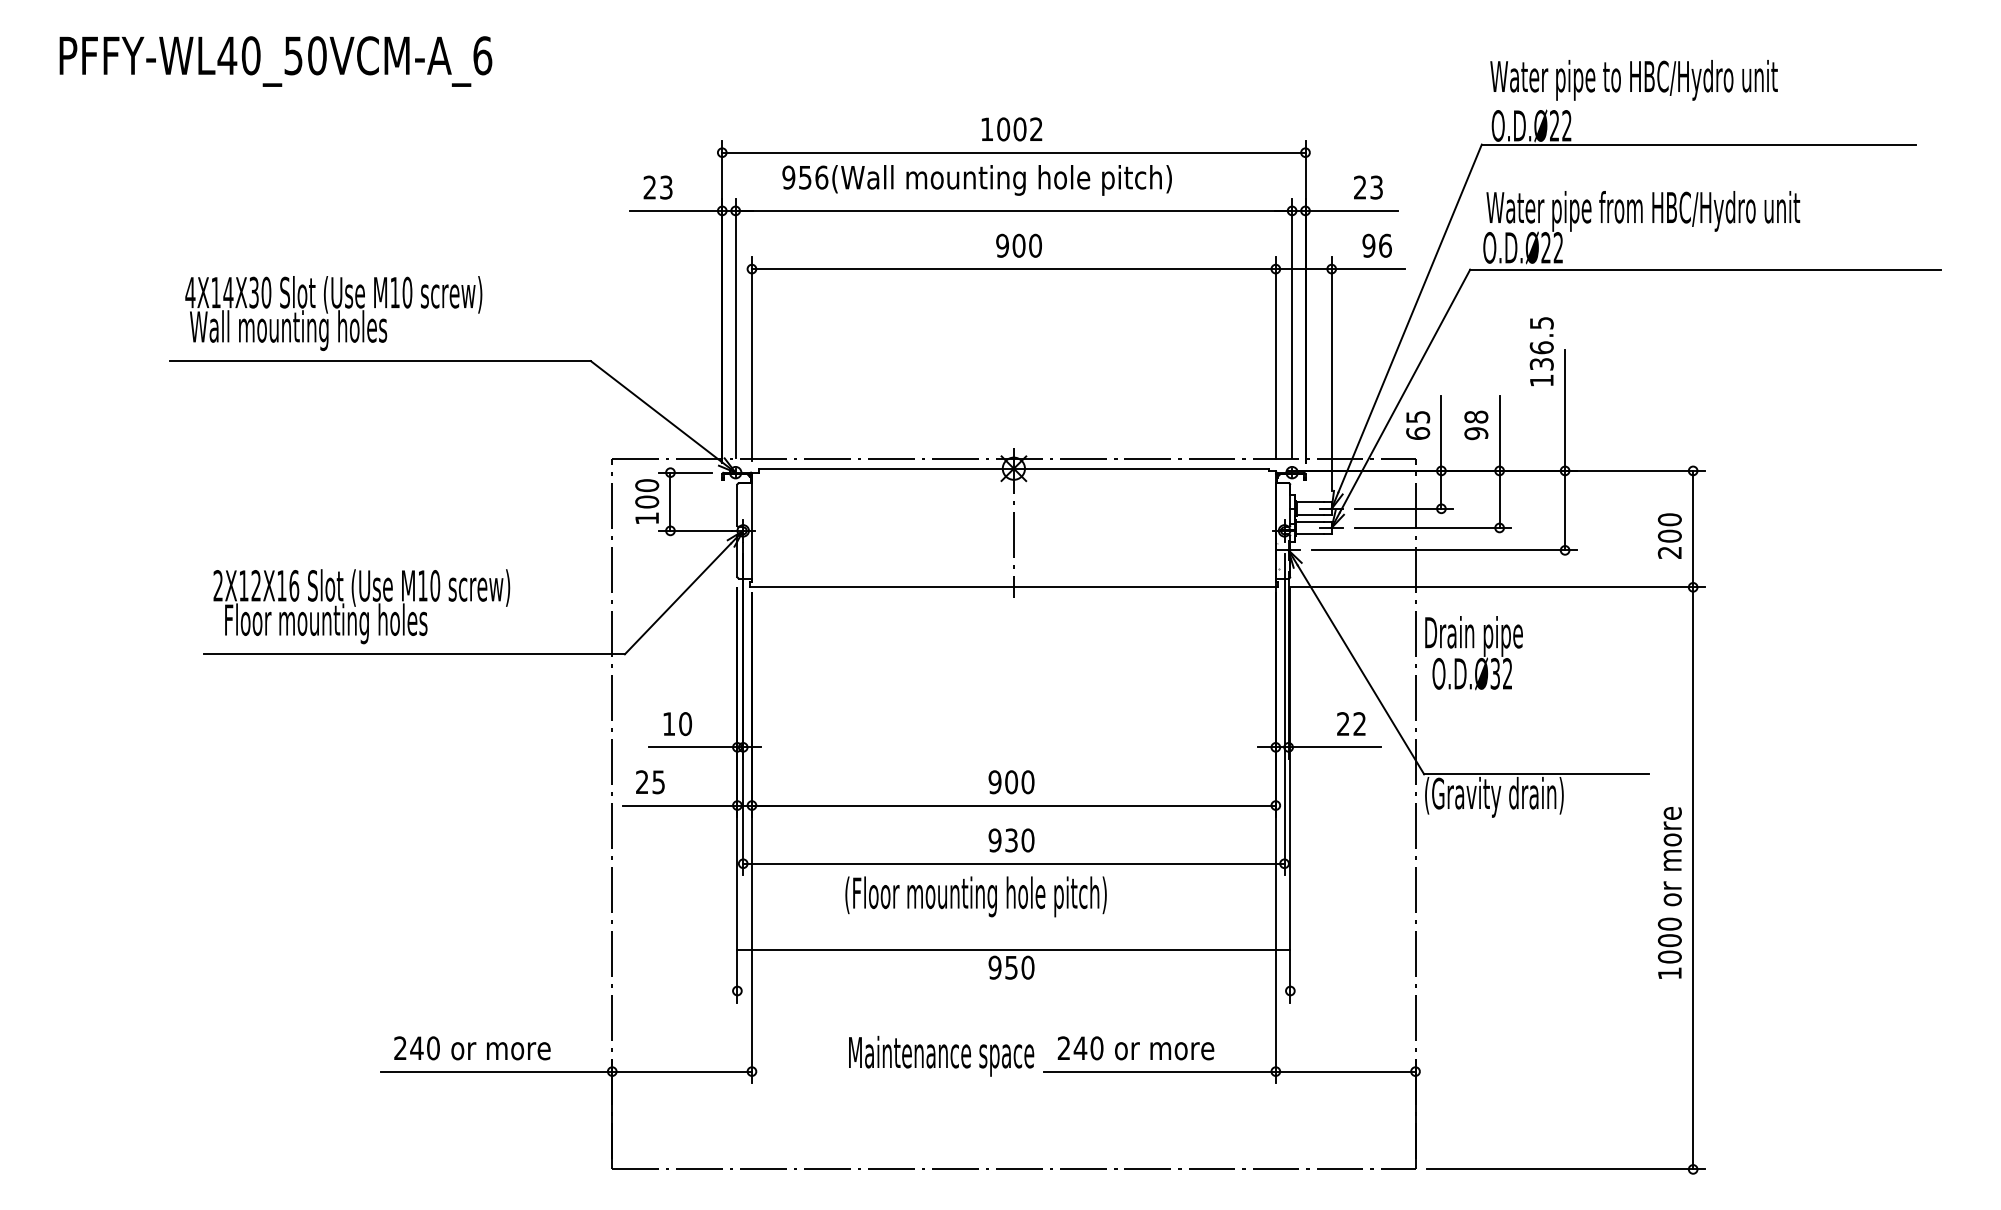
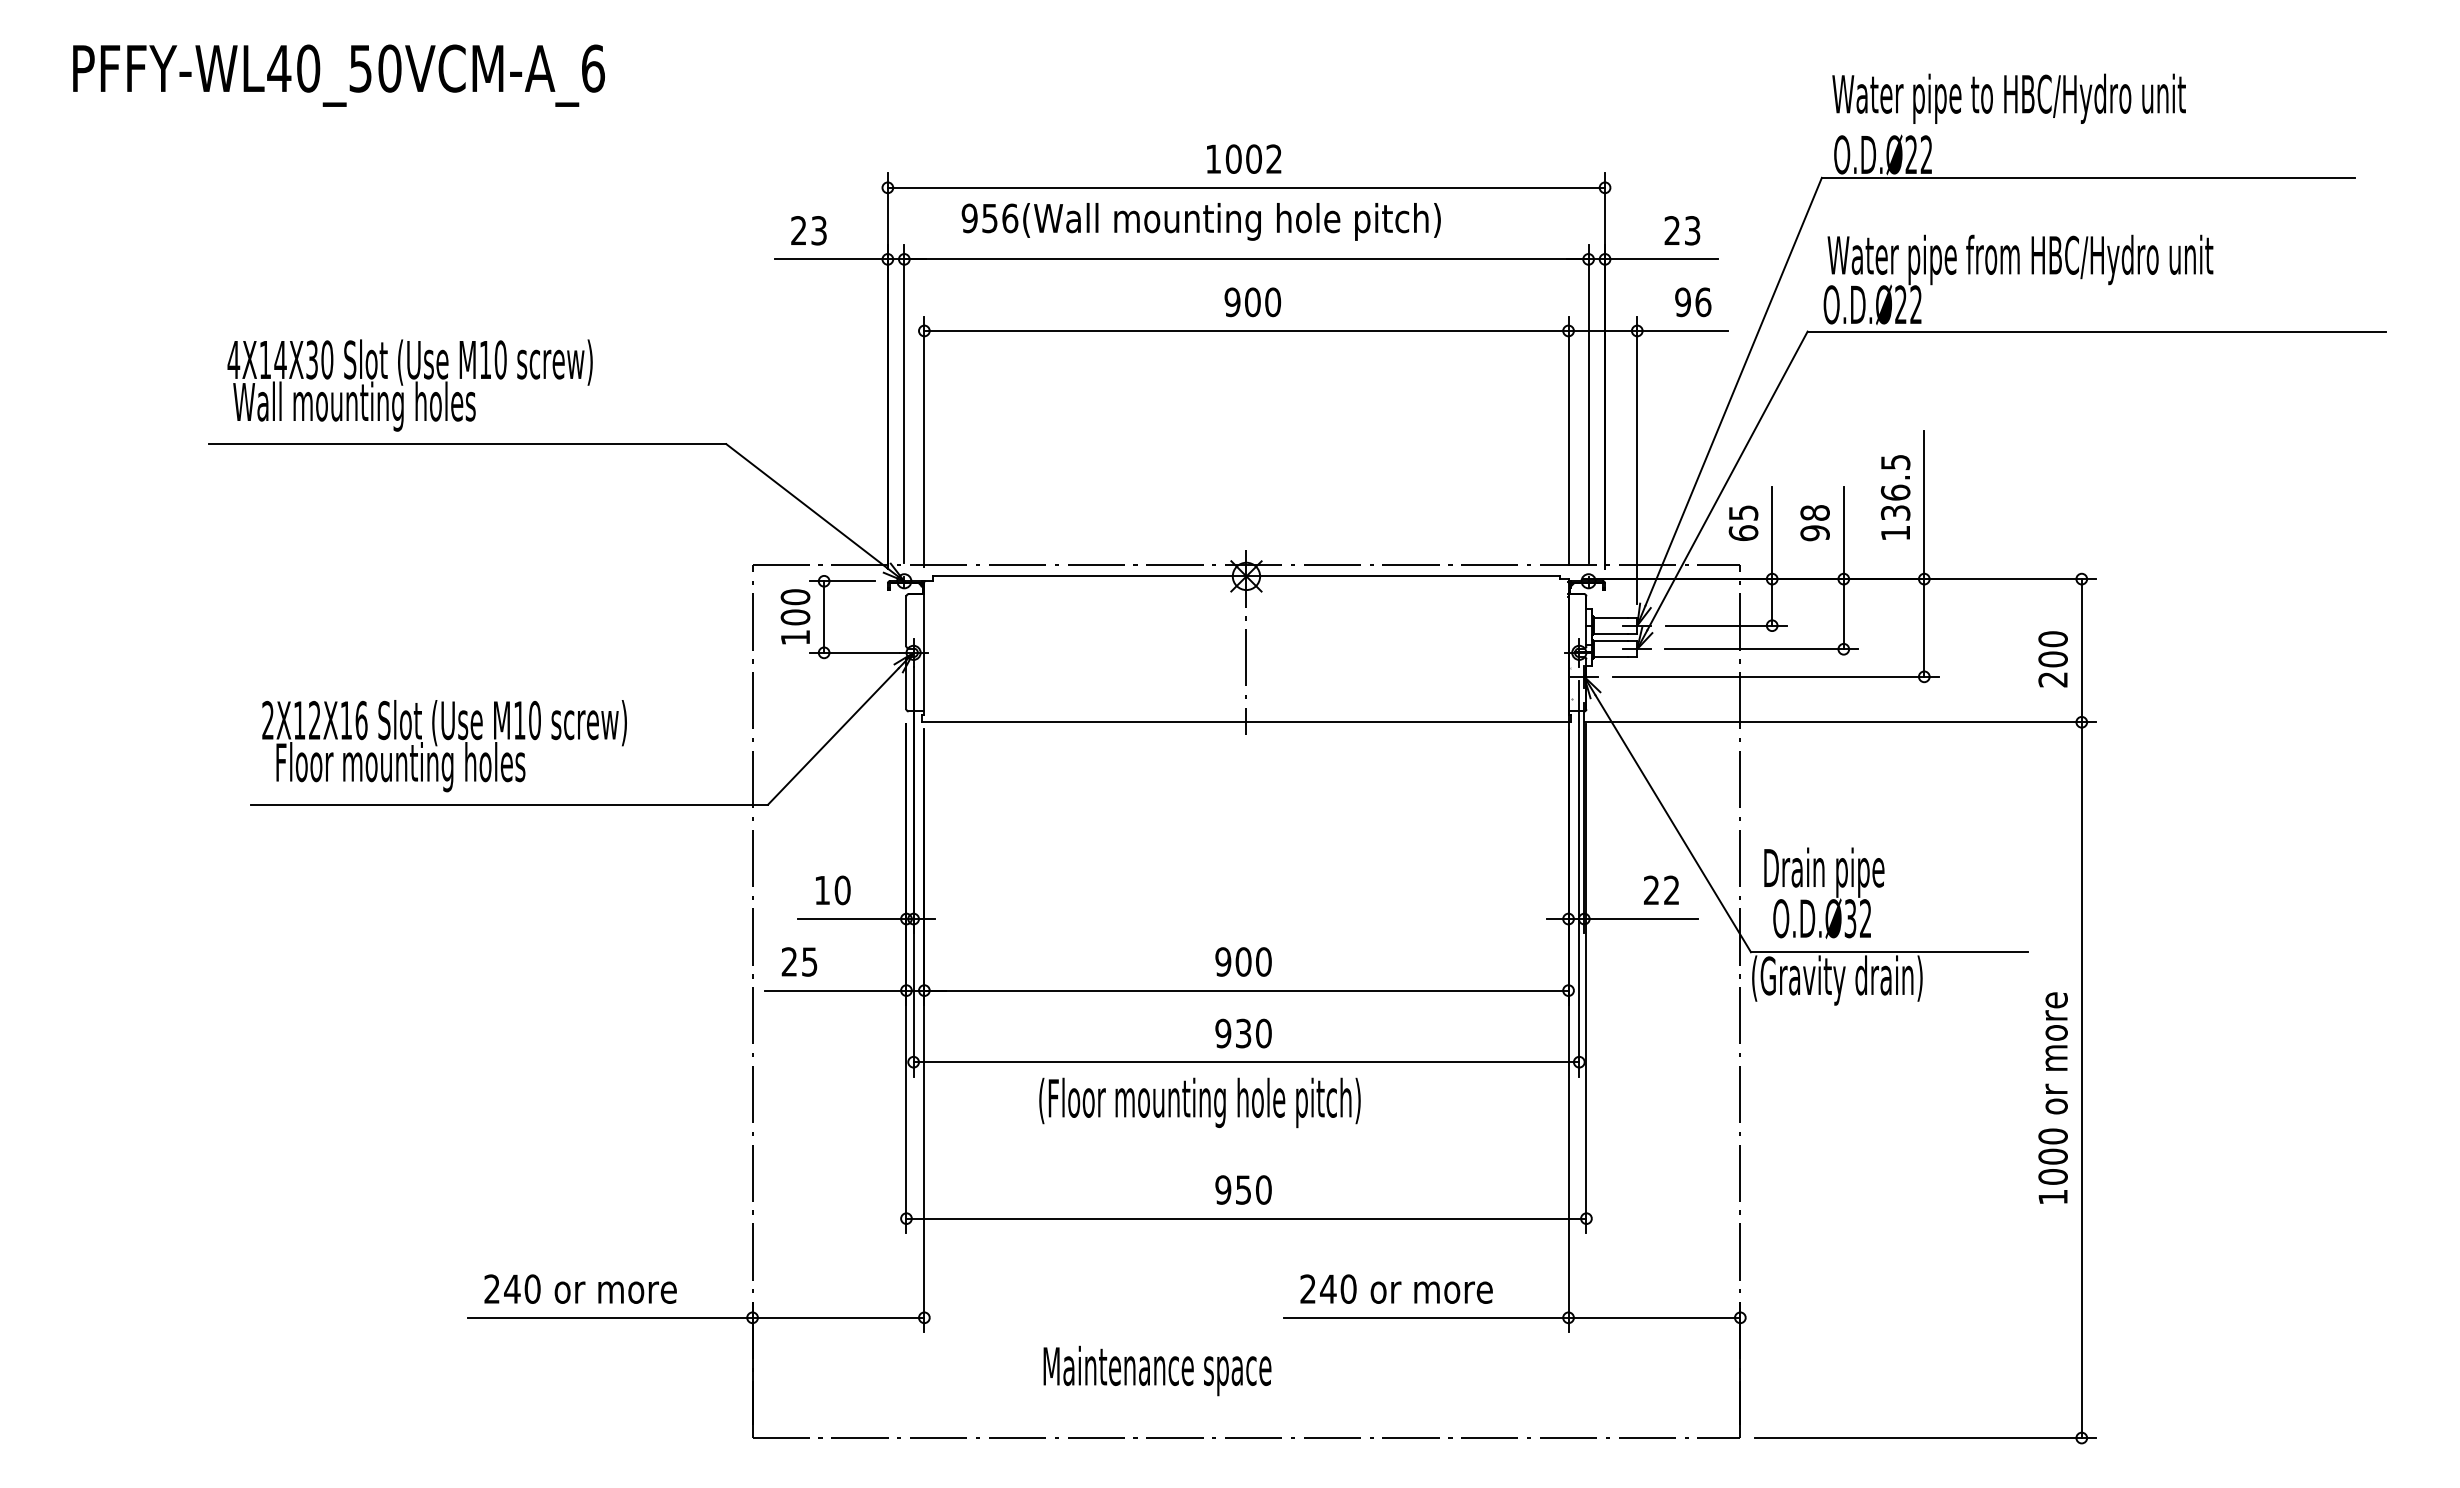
text: (1541, 351) -> (1895, 497), moved
text: (1474, 652) -> (1824, 892), moved
line: (1013, 949) -> (1246, 1218), moved
text: (941, 1055) -> (1157, 1370), moved

